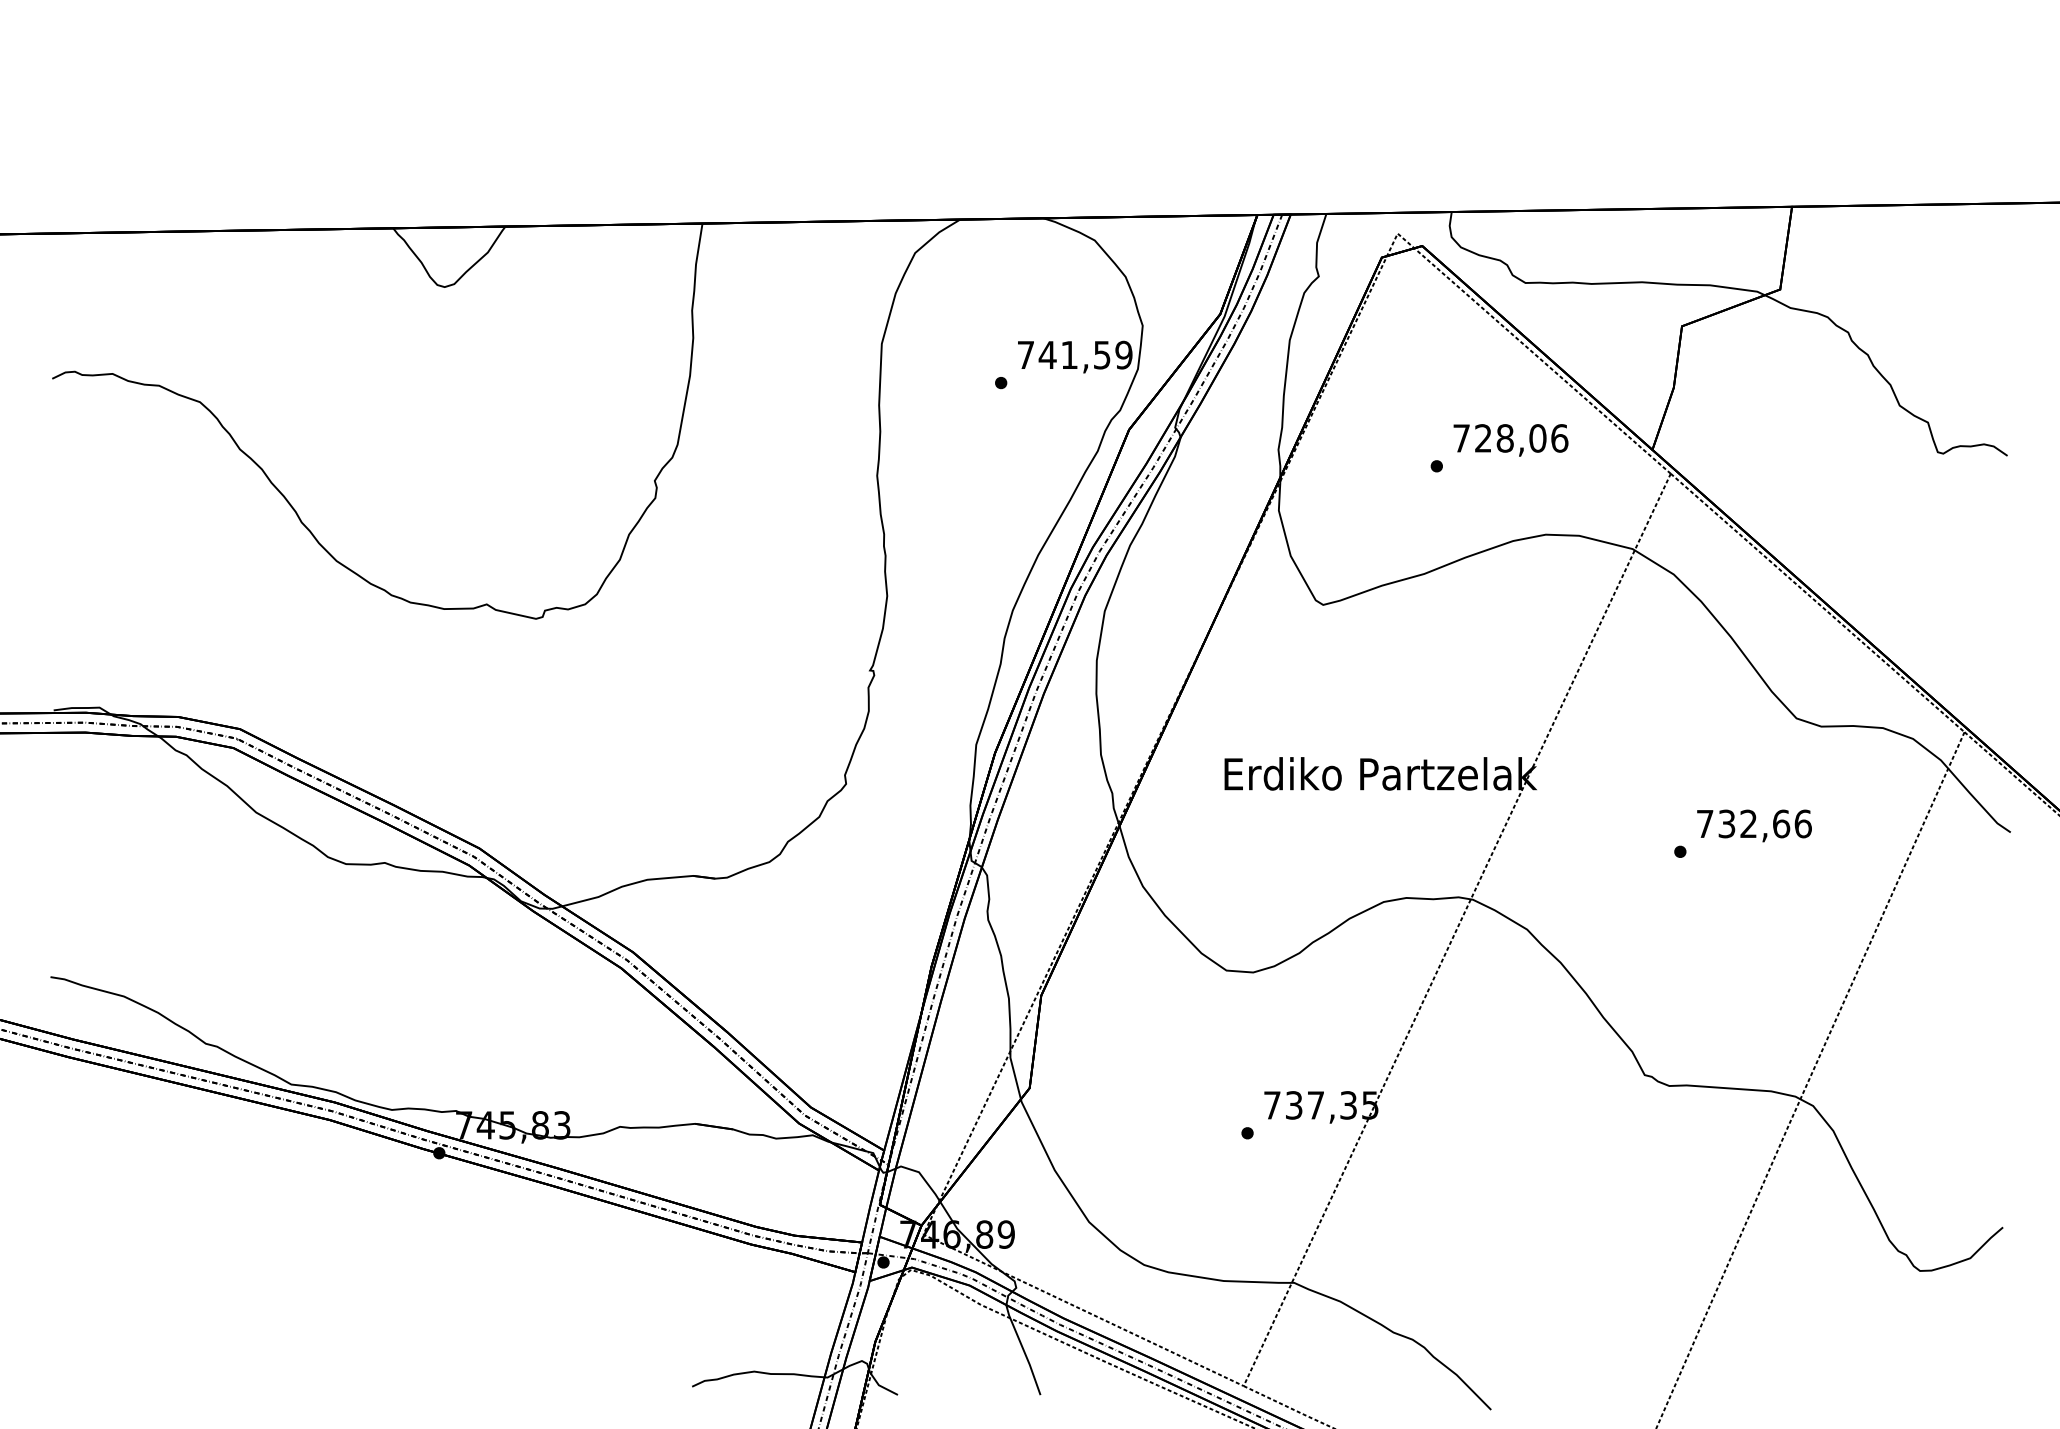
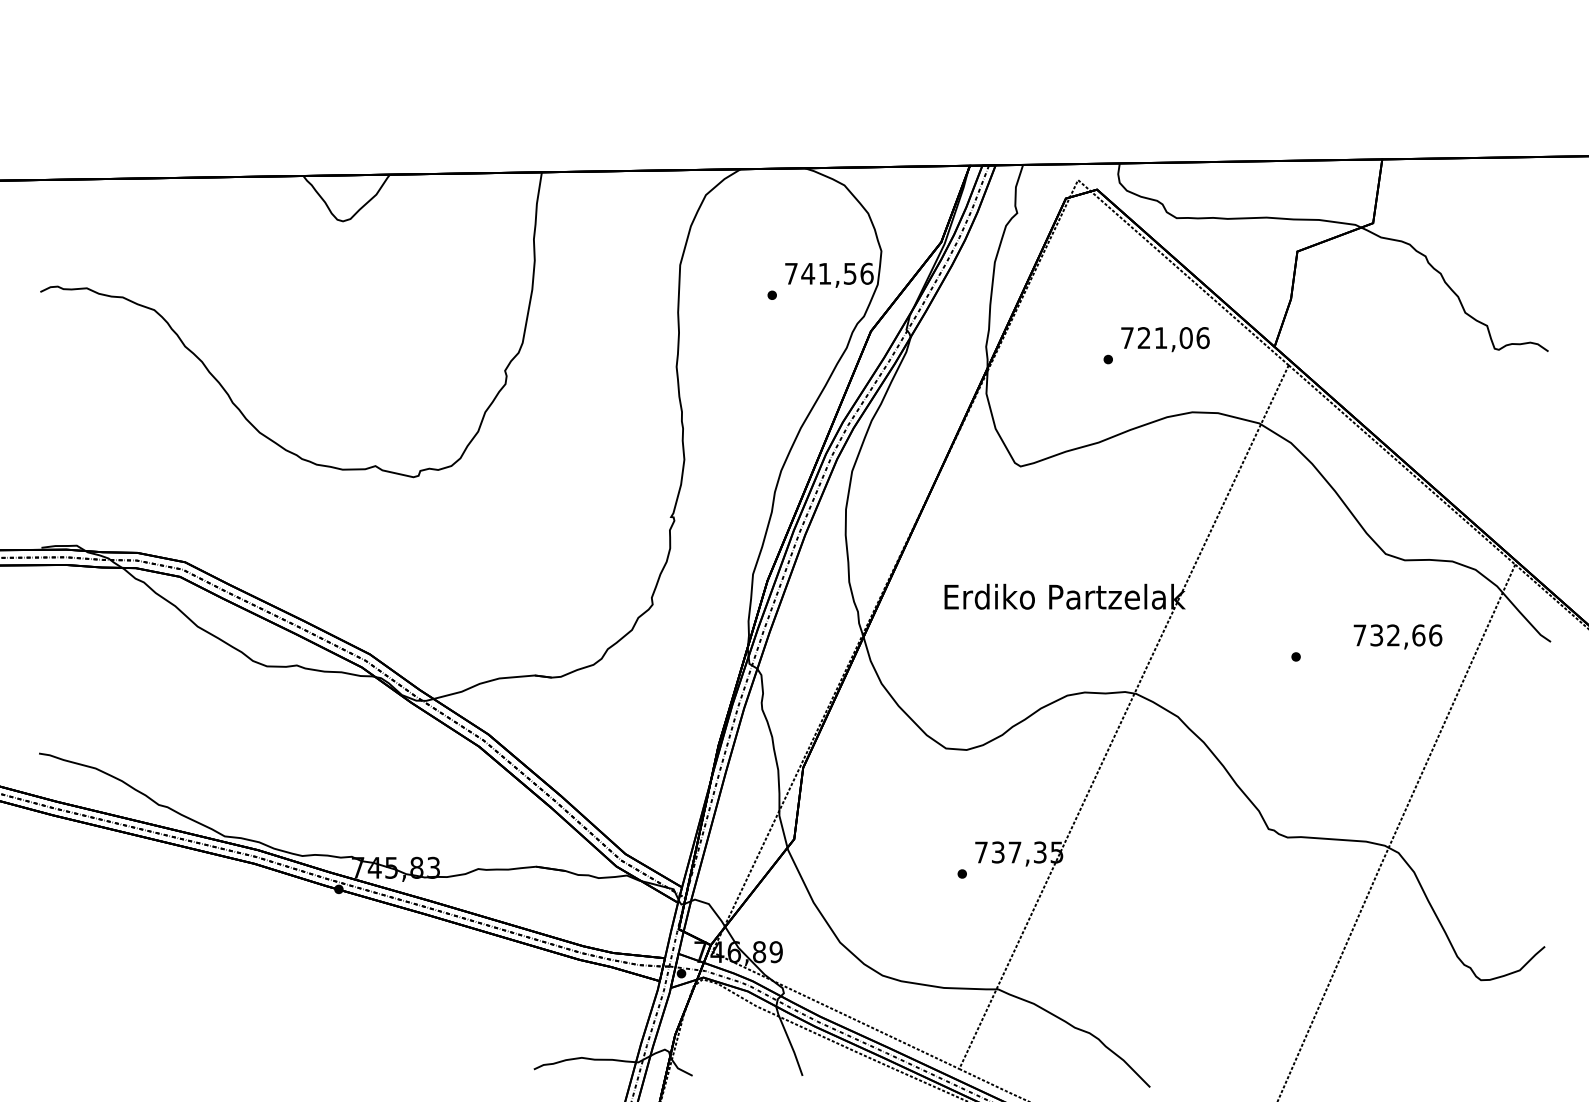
text: (1123, 354) -> (866, 273), 741,59 -> 741,56
text: (1504, 438) -> (1160, 338), 728,06 -> 721,06
text: (1754, 825) -> (1398, 636), moved

